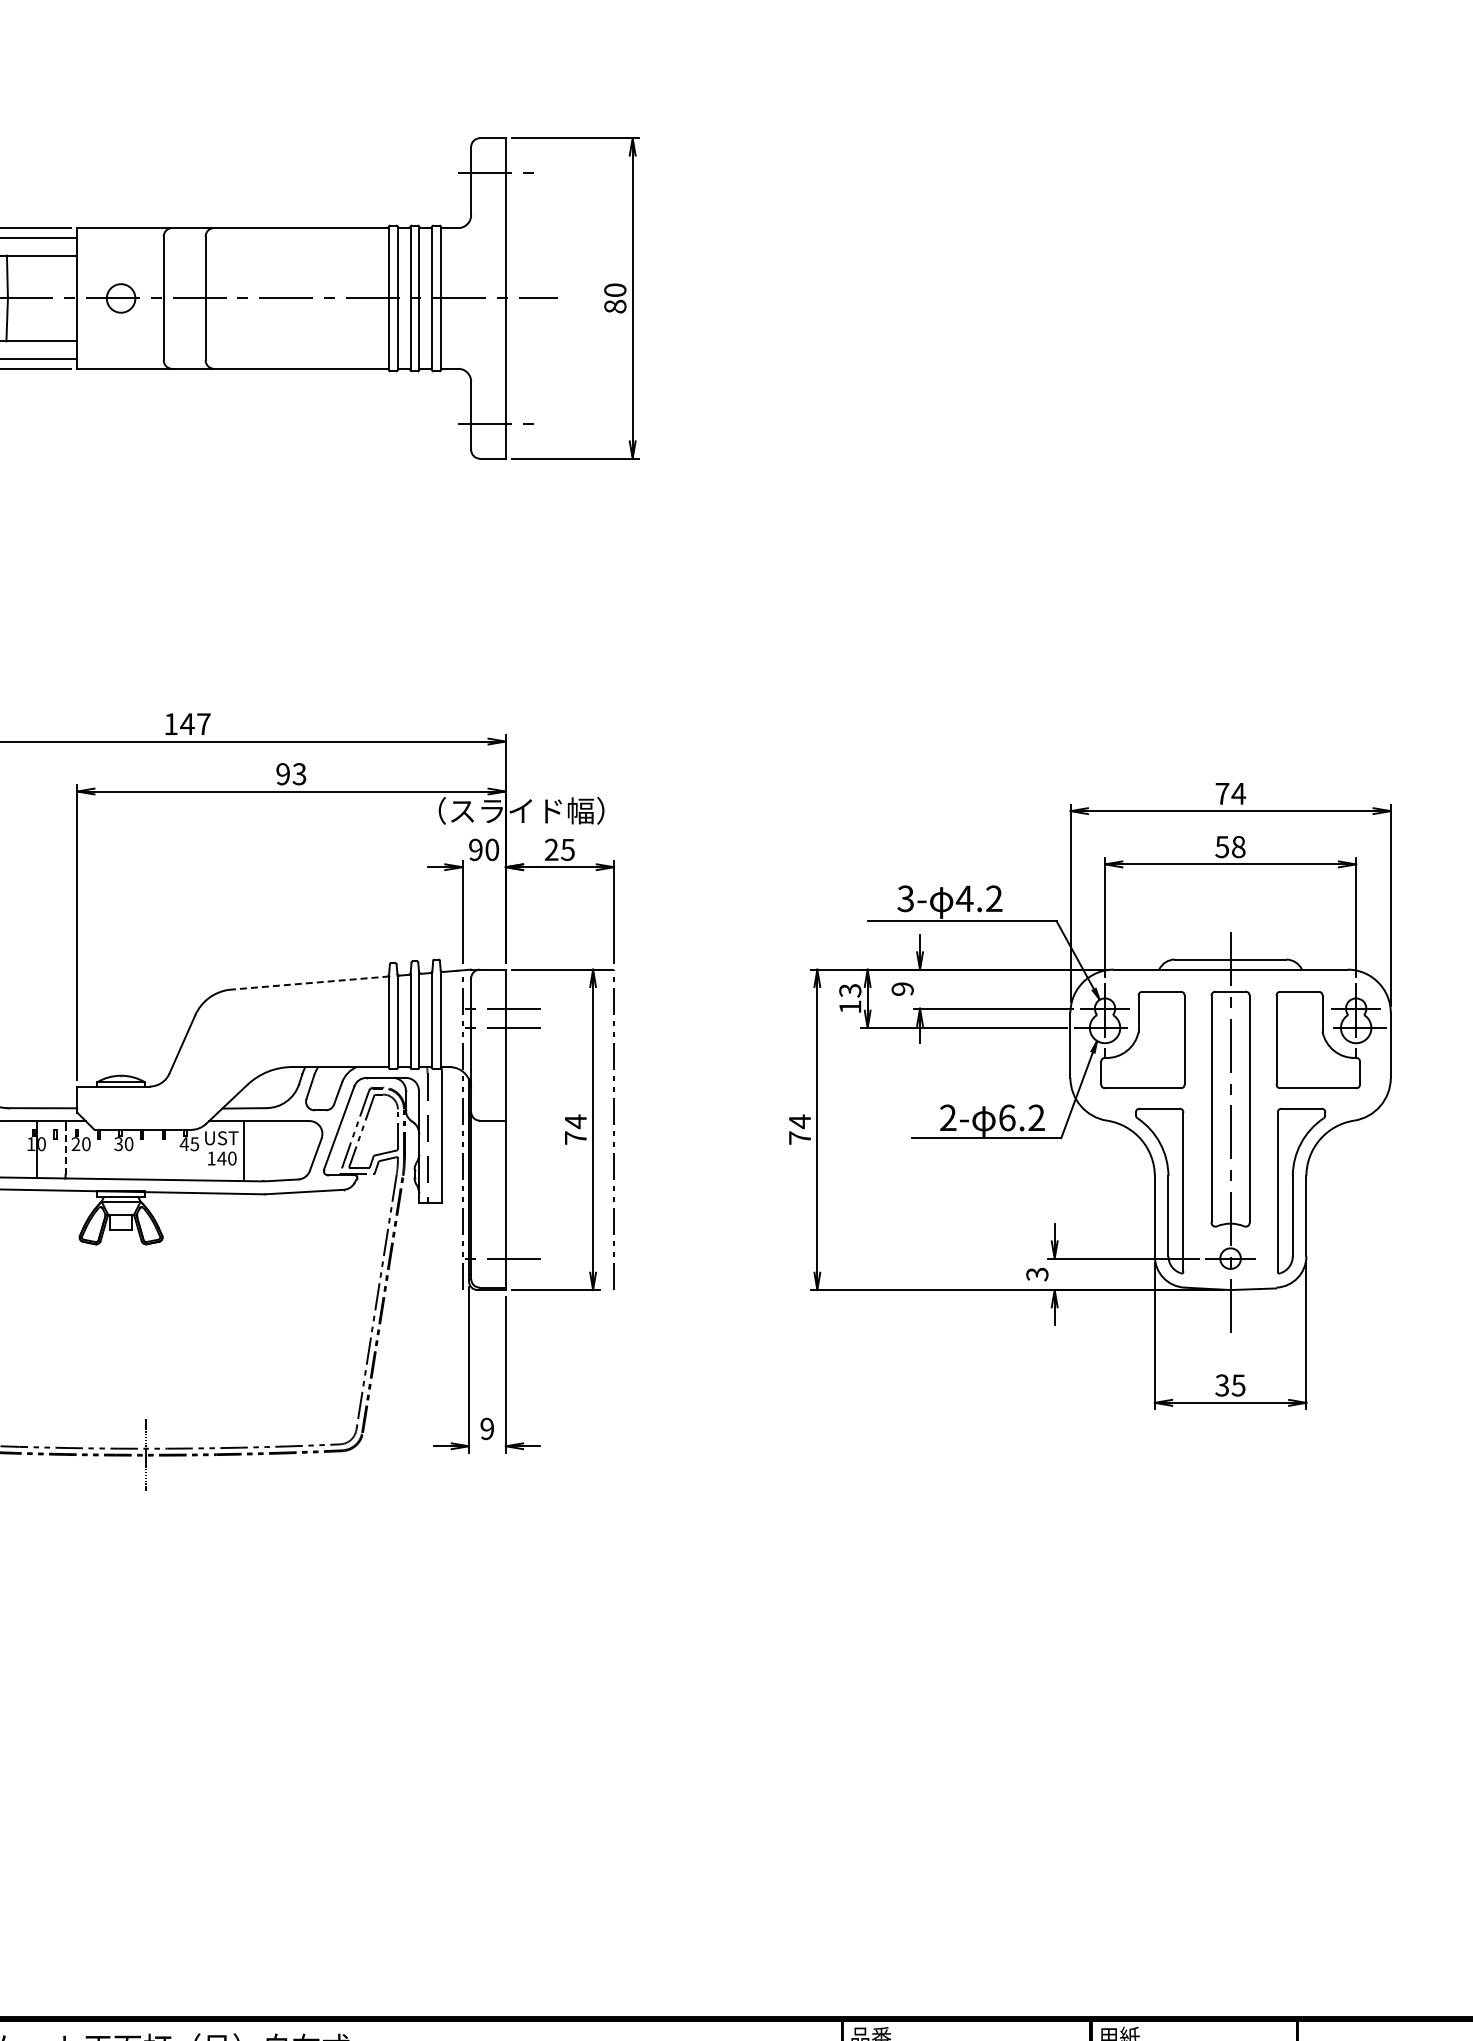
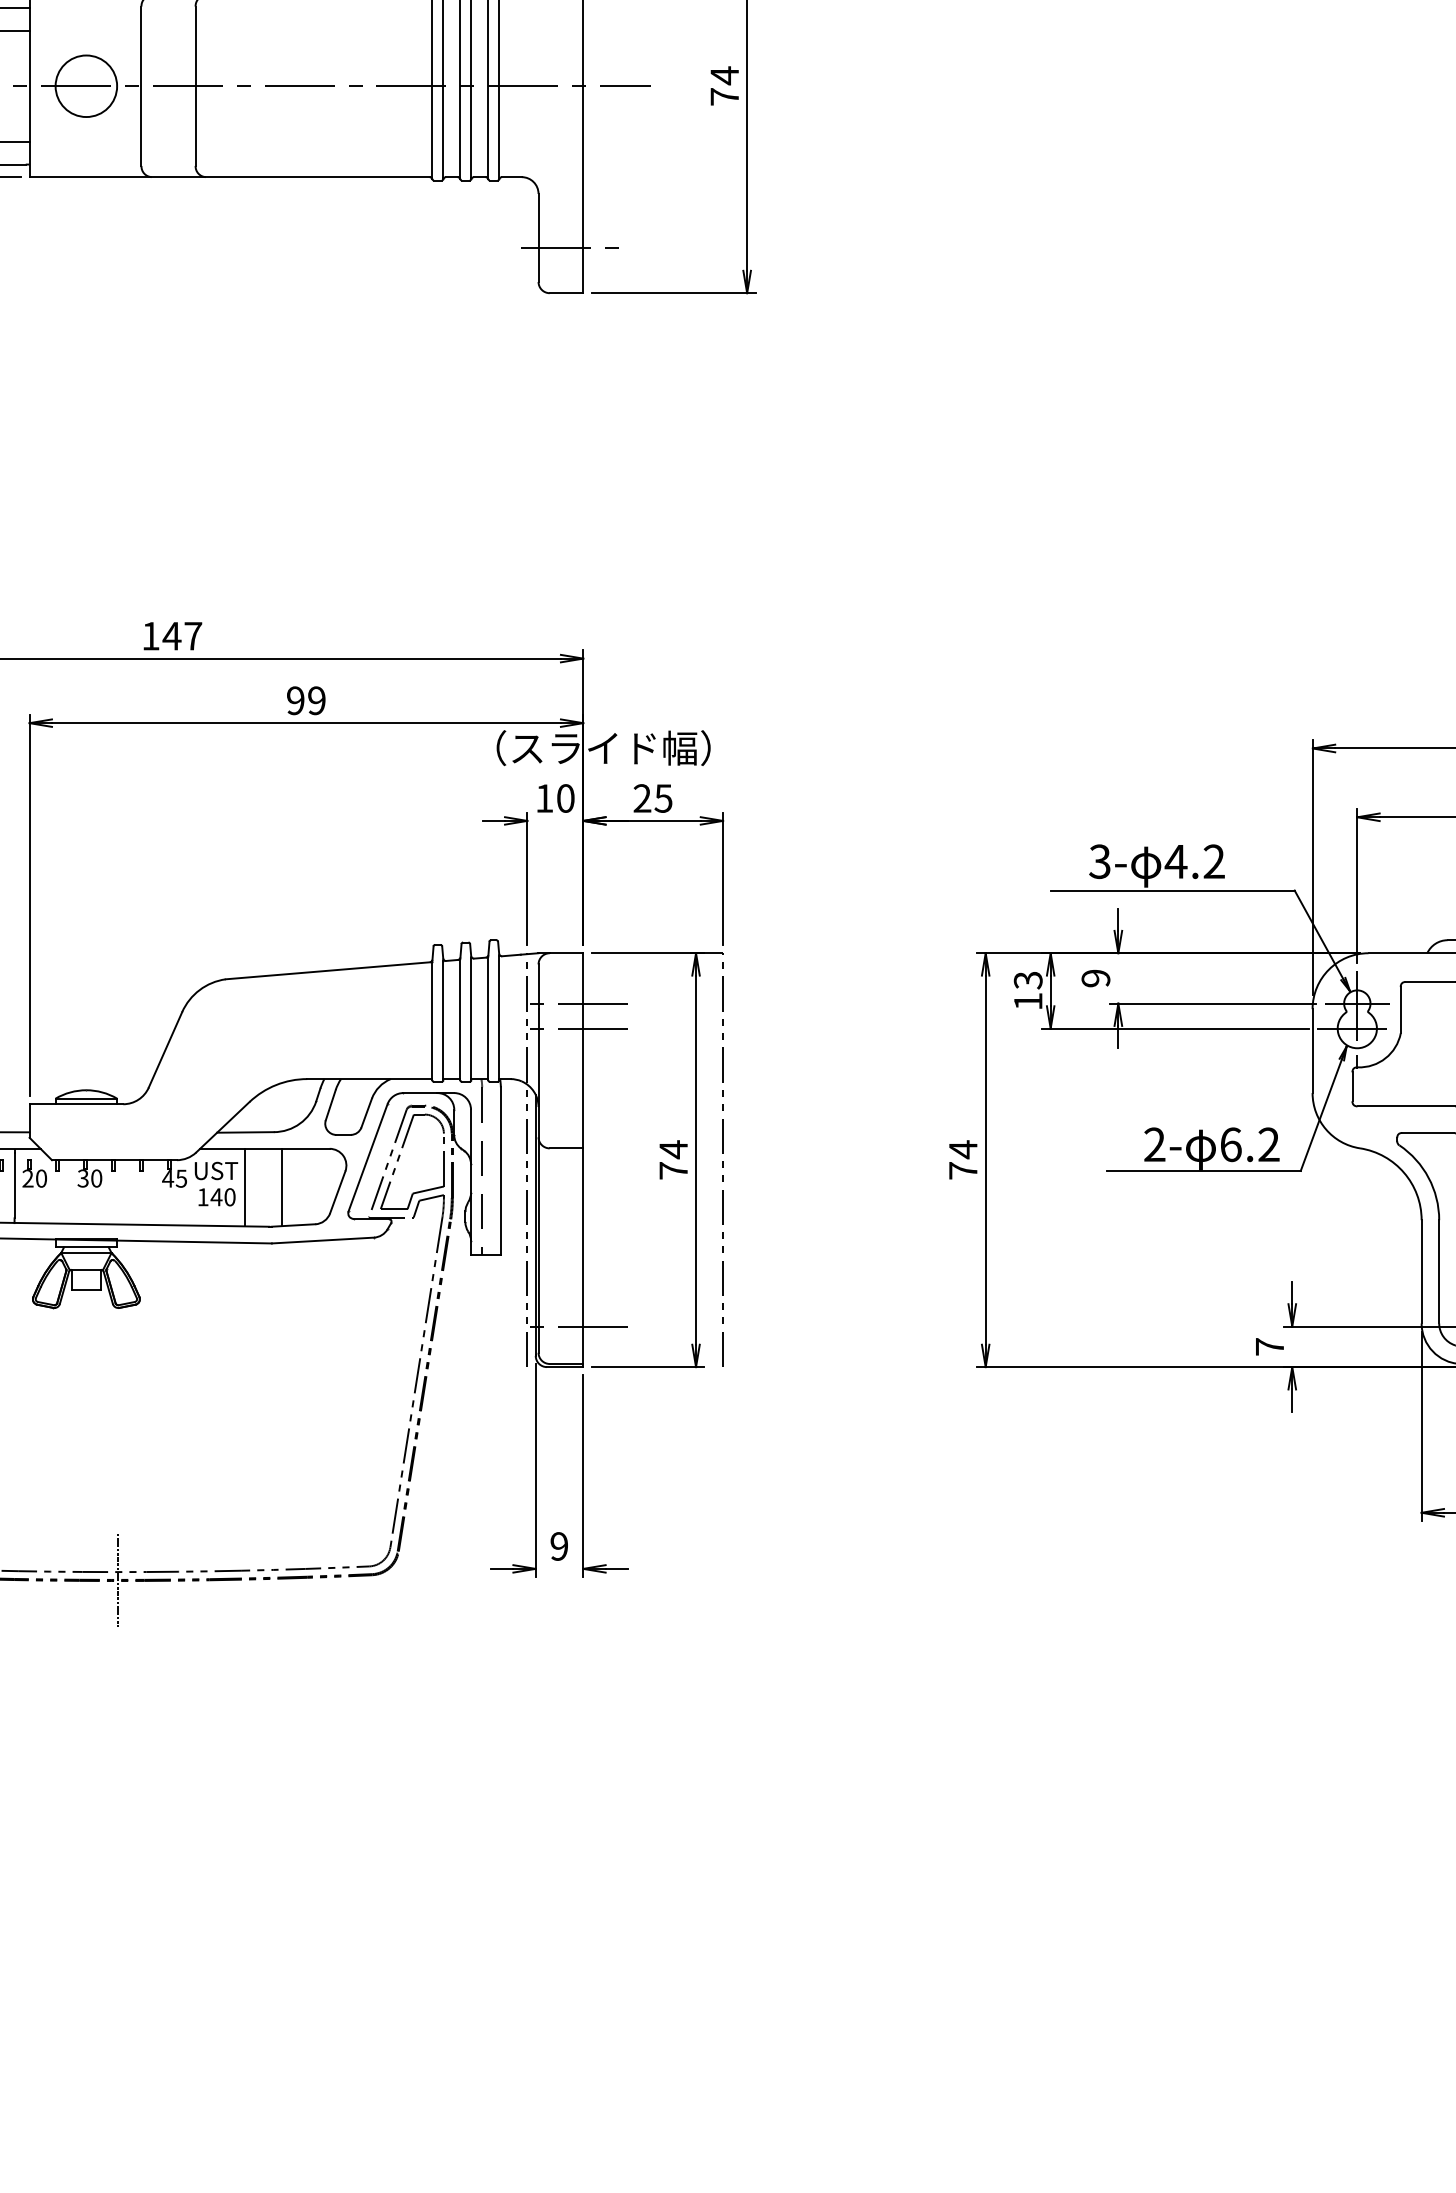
circle: (120, 298) -> (85, 86), size x1.67
text: (615, 298) -> (724, 86), 80 -> 74
text: (299, 774) -> (316, 701), 93 -> 99
text: (475, 849) -> (544, 798), 90 -> 10
line: (308, 983) -> (328, 971), dashed -> solid
line: (65, 1149) -> (14, 1185), dashed -> solid
line: (272, 1150) -> (281, 1186), added
text: (1037, 1274) -> (1270, 1347), 3 -> 7

